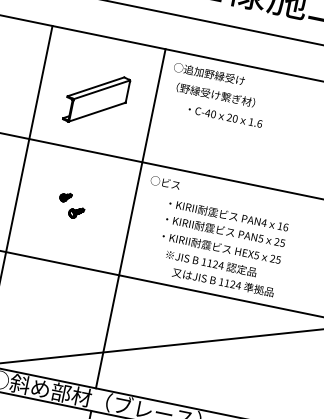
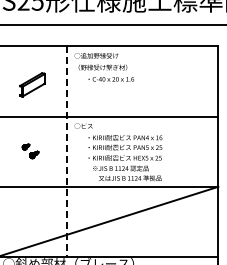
part: (96, 99) -> (32, 84), size x0.7
line: (130, 220) -> (67, 152), solid -> dashed

